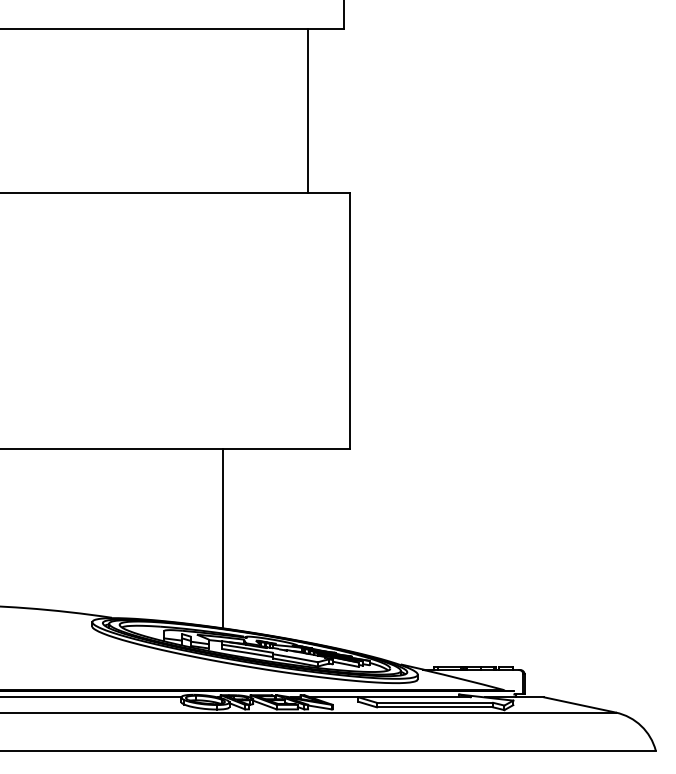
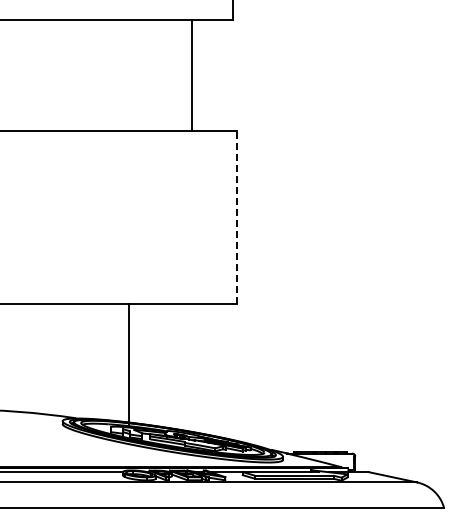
line: (307, 110) -> (192, 74), moved
line: (349, 321) -> (236, 217), solid -> dashed
line: (223, 538) -> (129, 364), moved

